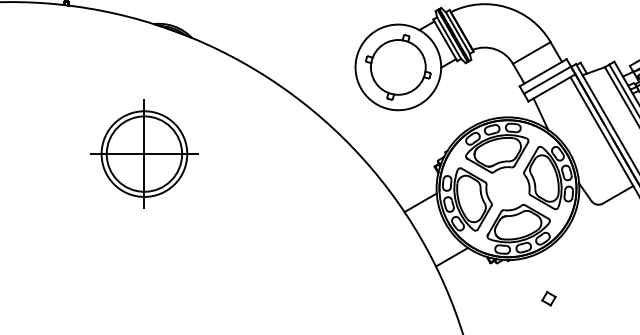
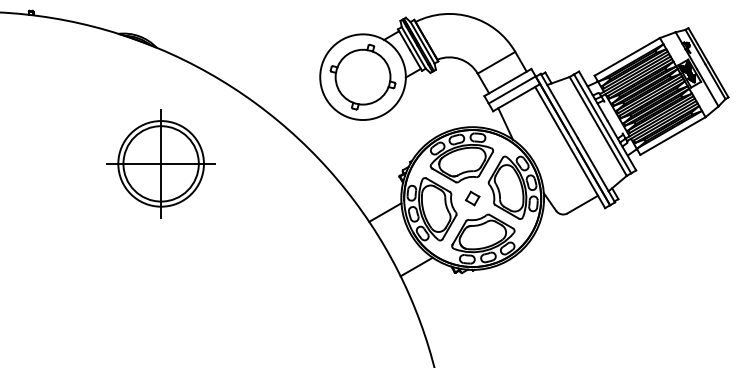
part: (143, 153) -> (160, 163), moved
part: (548, 298) -> (472, 198), moved

